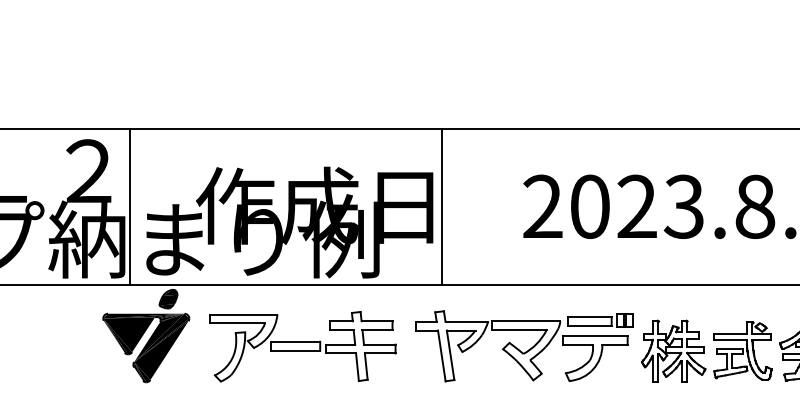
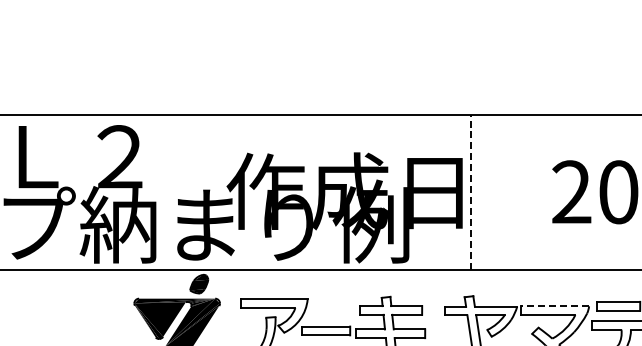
line: (130, 206) -> (161, 191), removed
line: (441, 206) -> (470, 191), solid -> dashed
line: (525, 321) -> (554, 306), solid -> dashed

